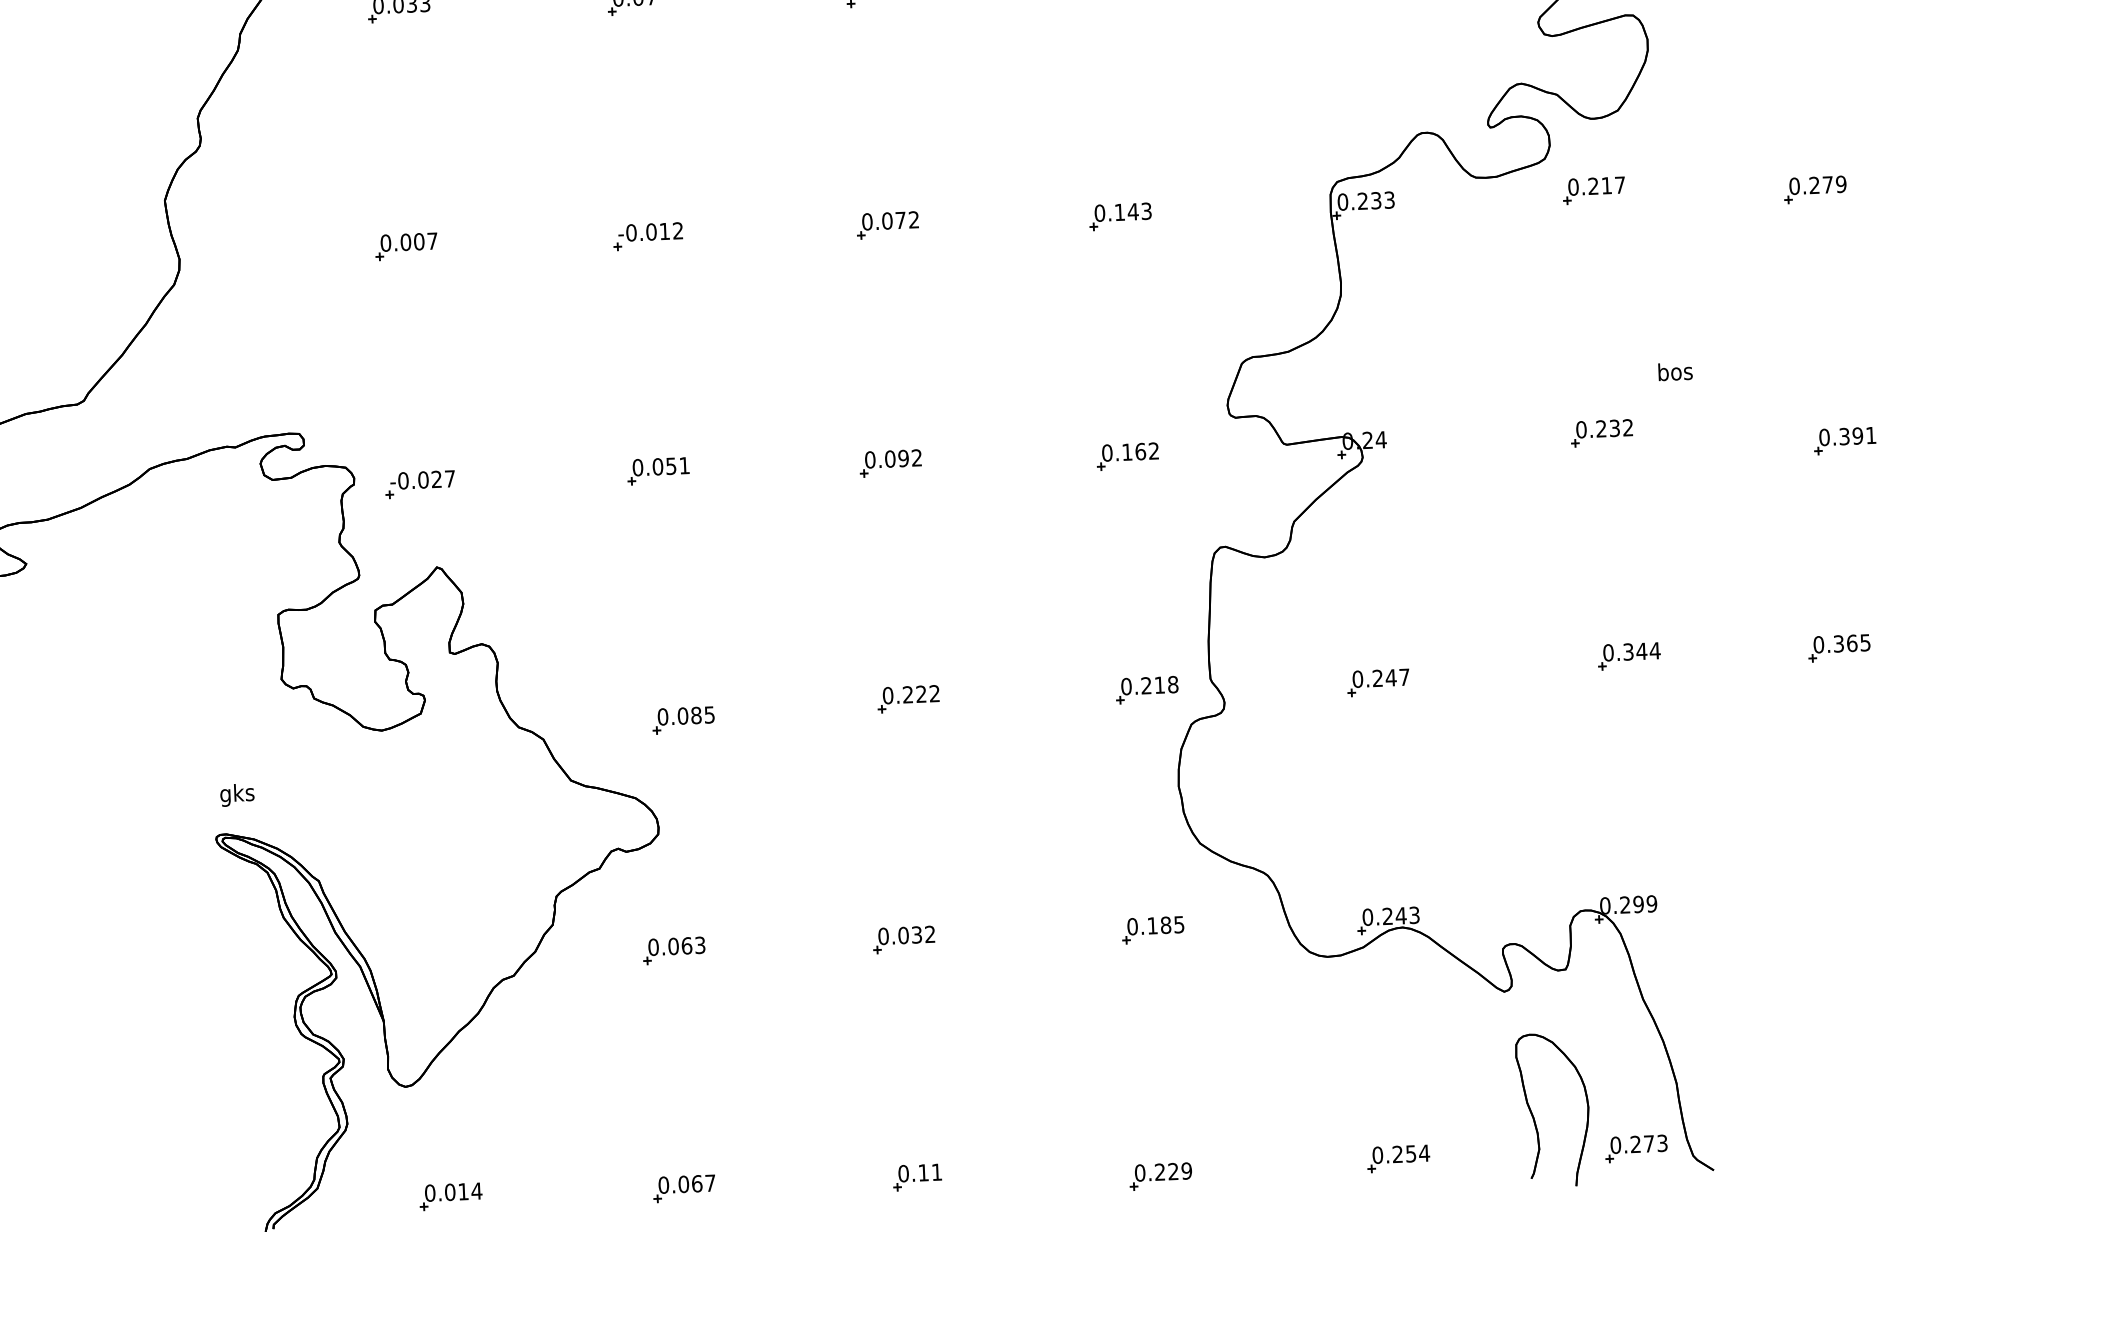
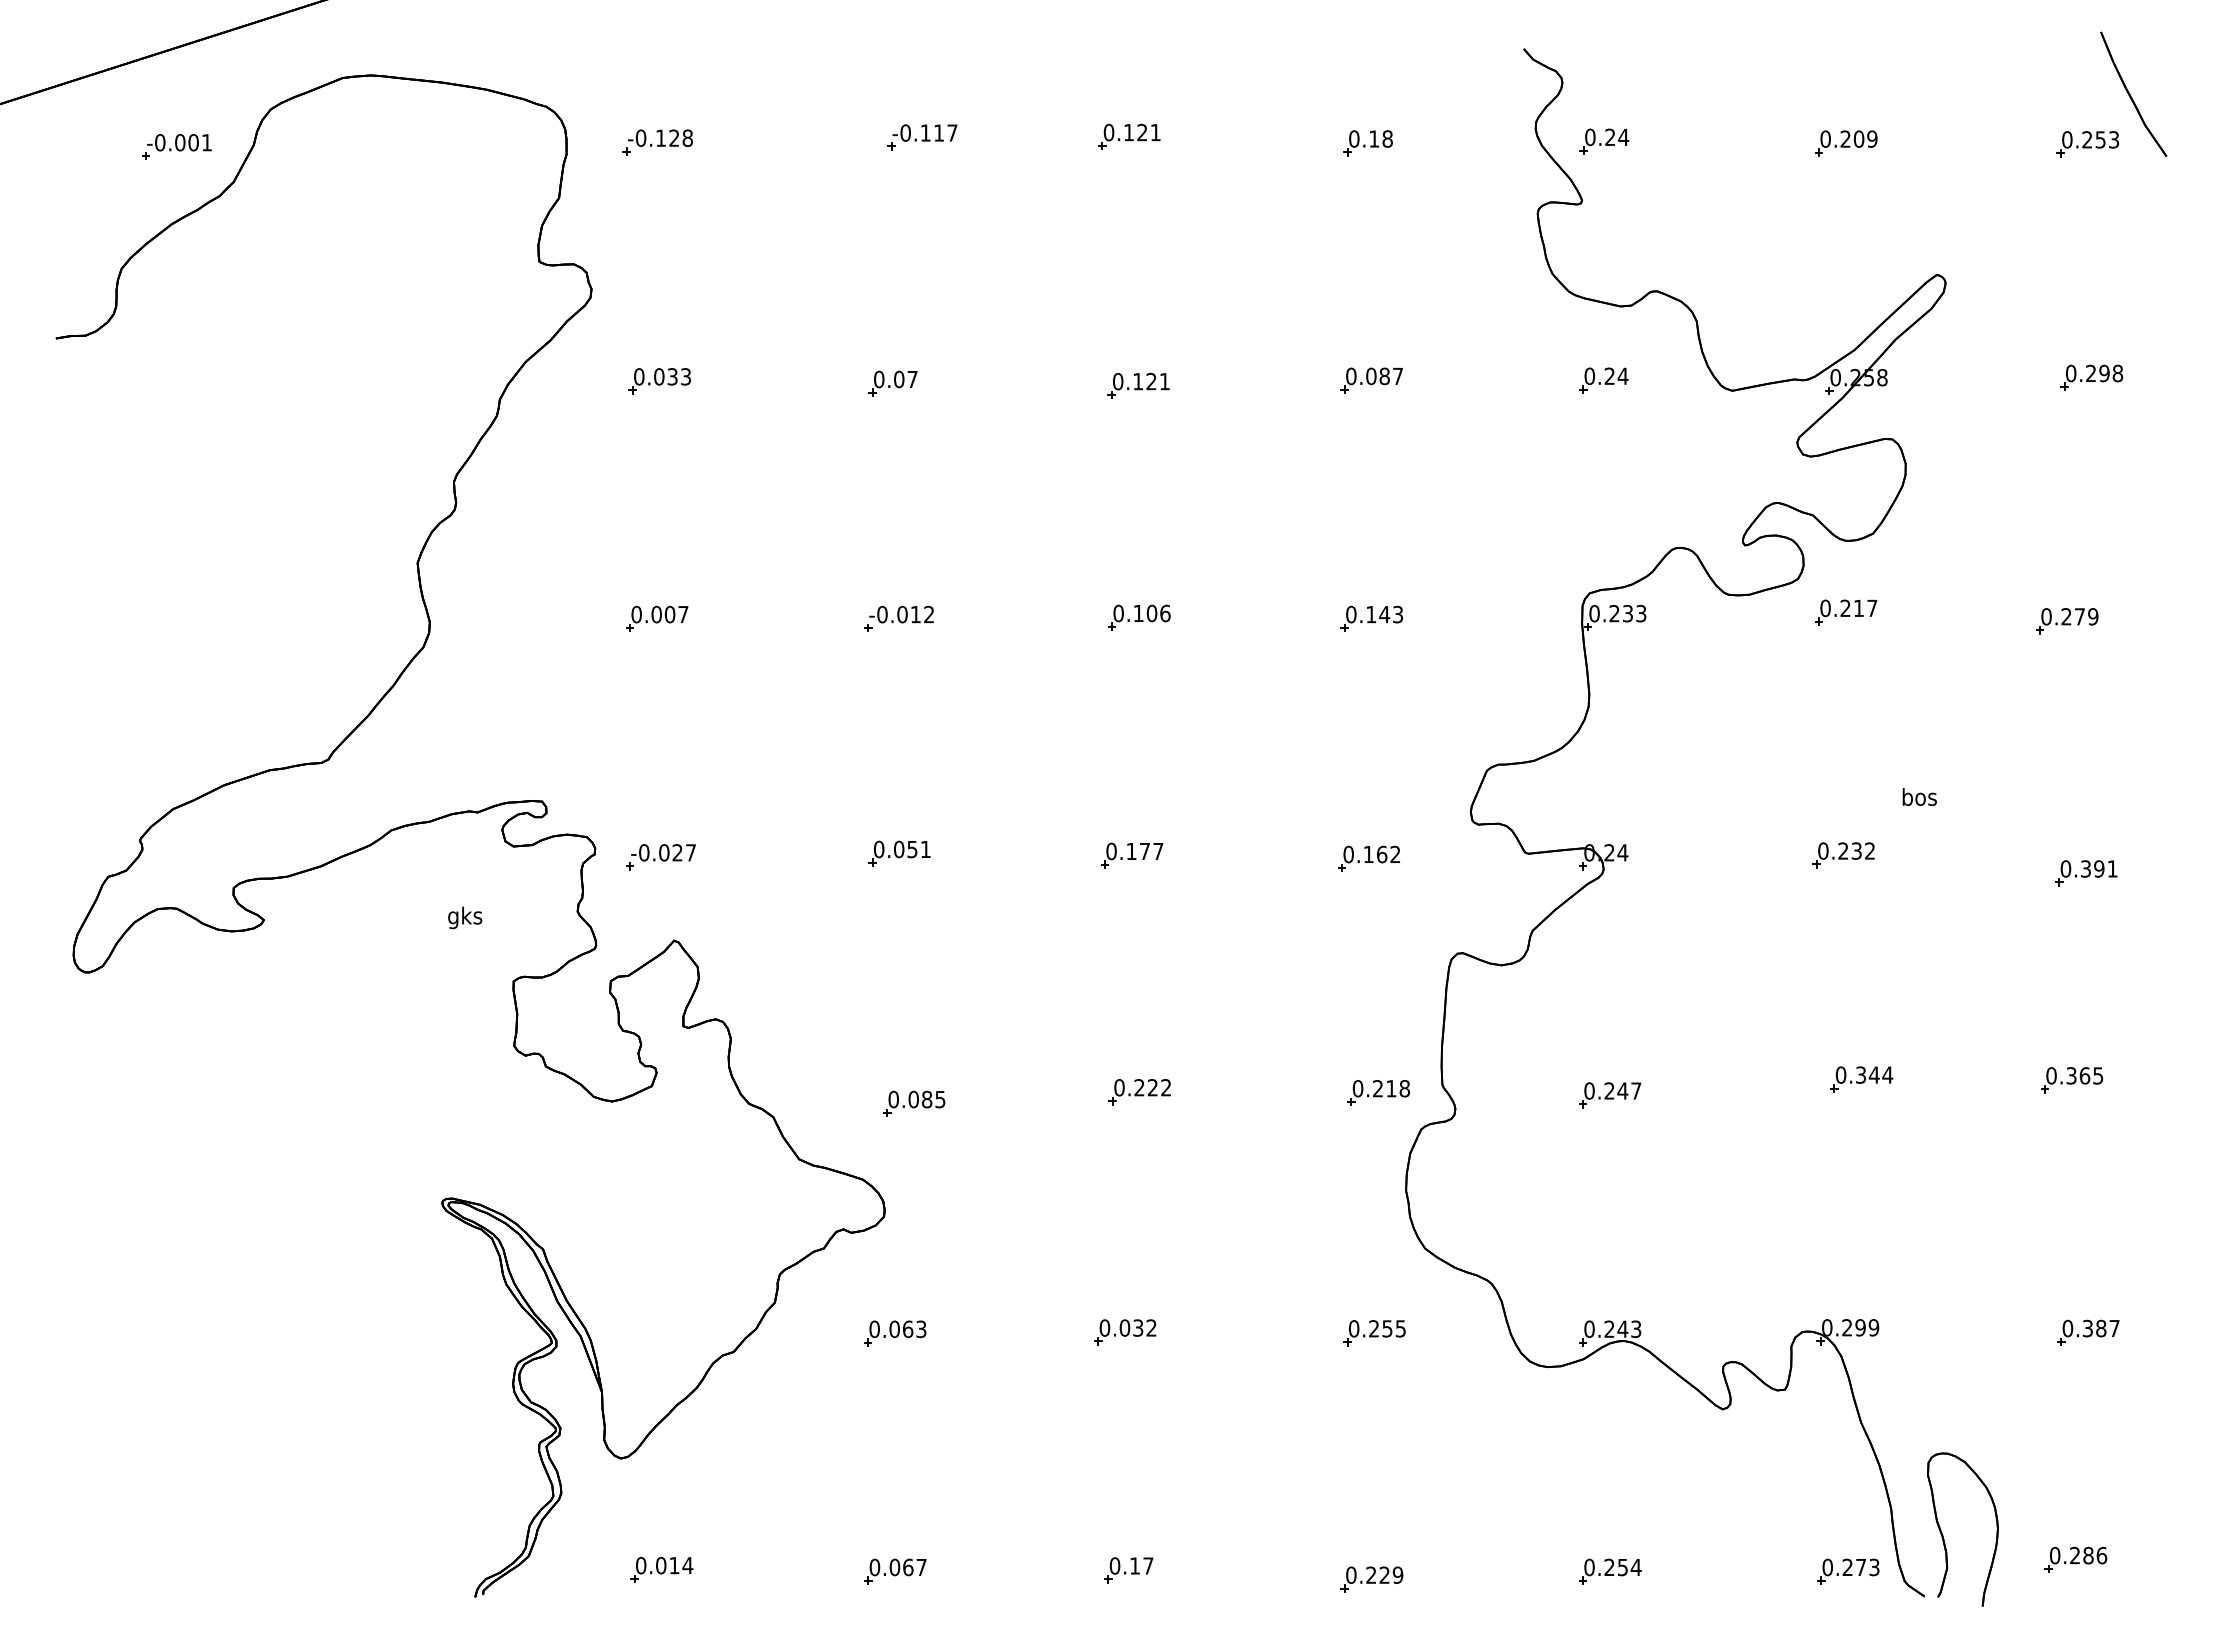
text: (900, 220) -> (1151, 613), 0.072 -> 0.106
text: (903, 458) -> (1144, 851), 0.092 -> 0.177
text: (237, 794) -> (465, 917), moved
part: (1866, 899) -> (2088, 1332), added
text: (1158, 925) -> (1380, 1328), 0.185 -> 0.255
part: (1534, 1116) -> (1943, 1535), moved
part: (1863, 1126) -> (2075, 1559), added
text: (937, 1171) -> (1148, 1565), 0.11 -> 0.17

